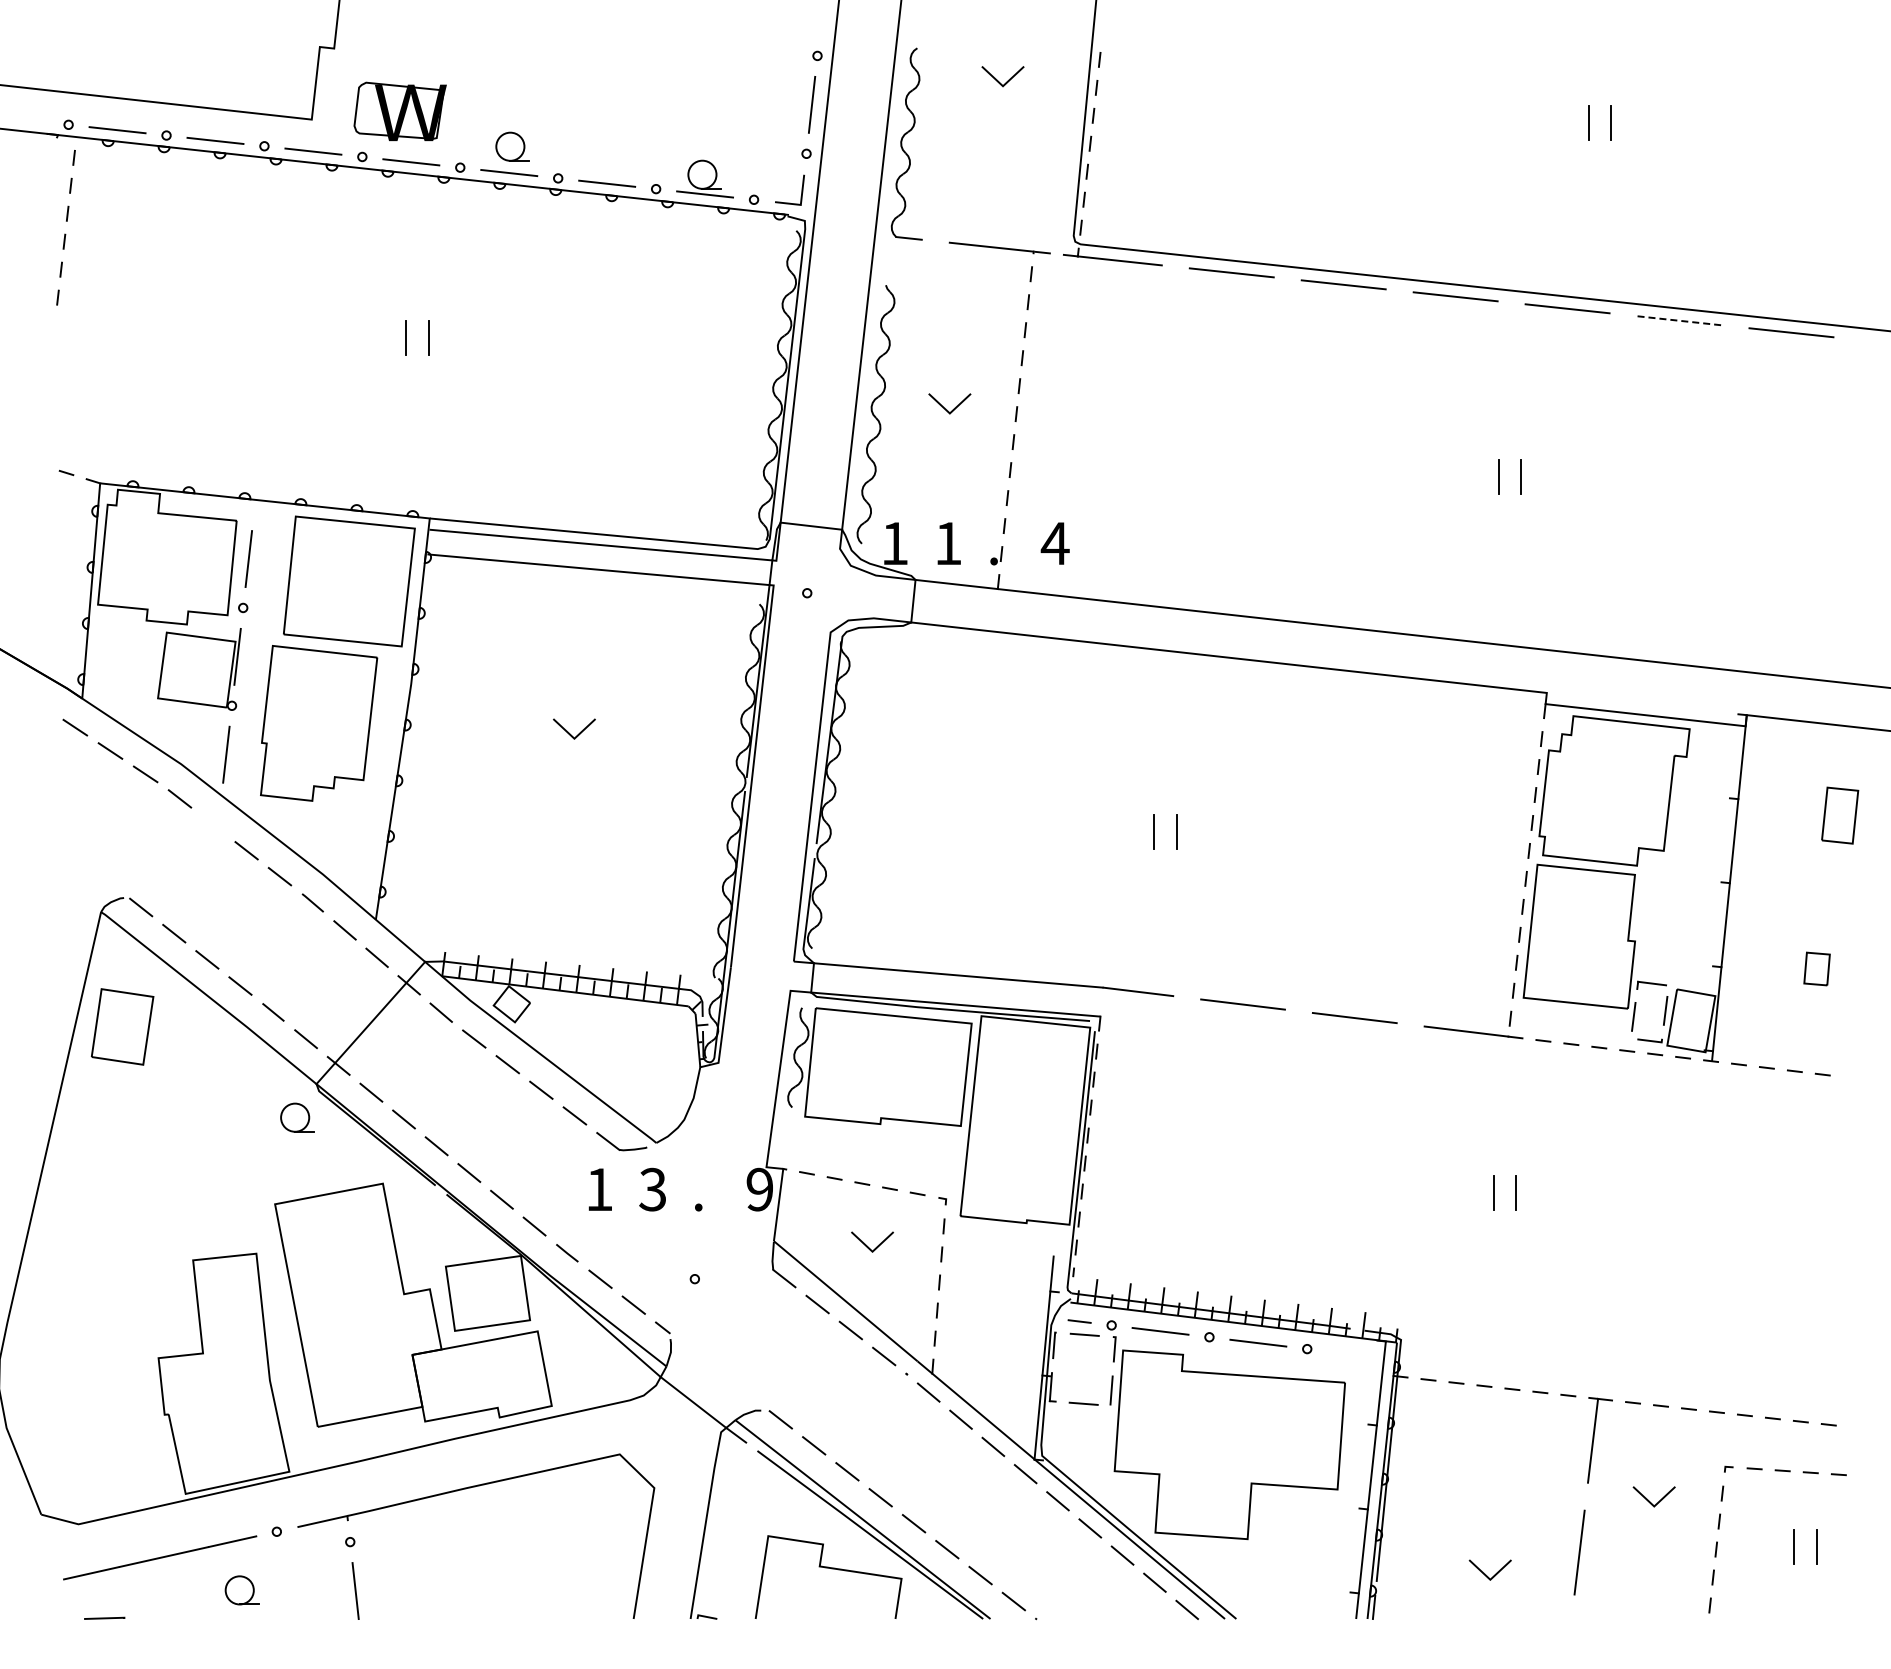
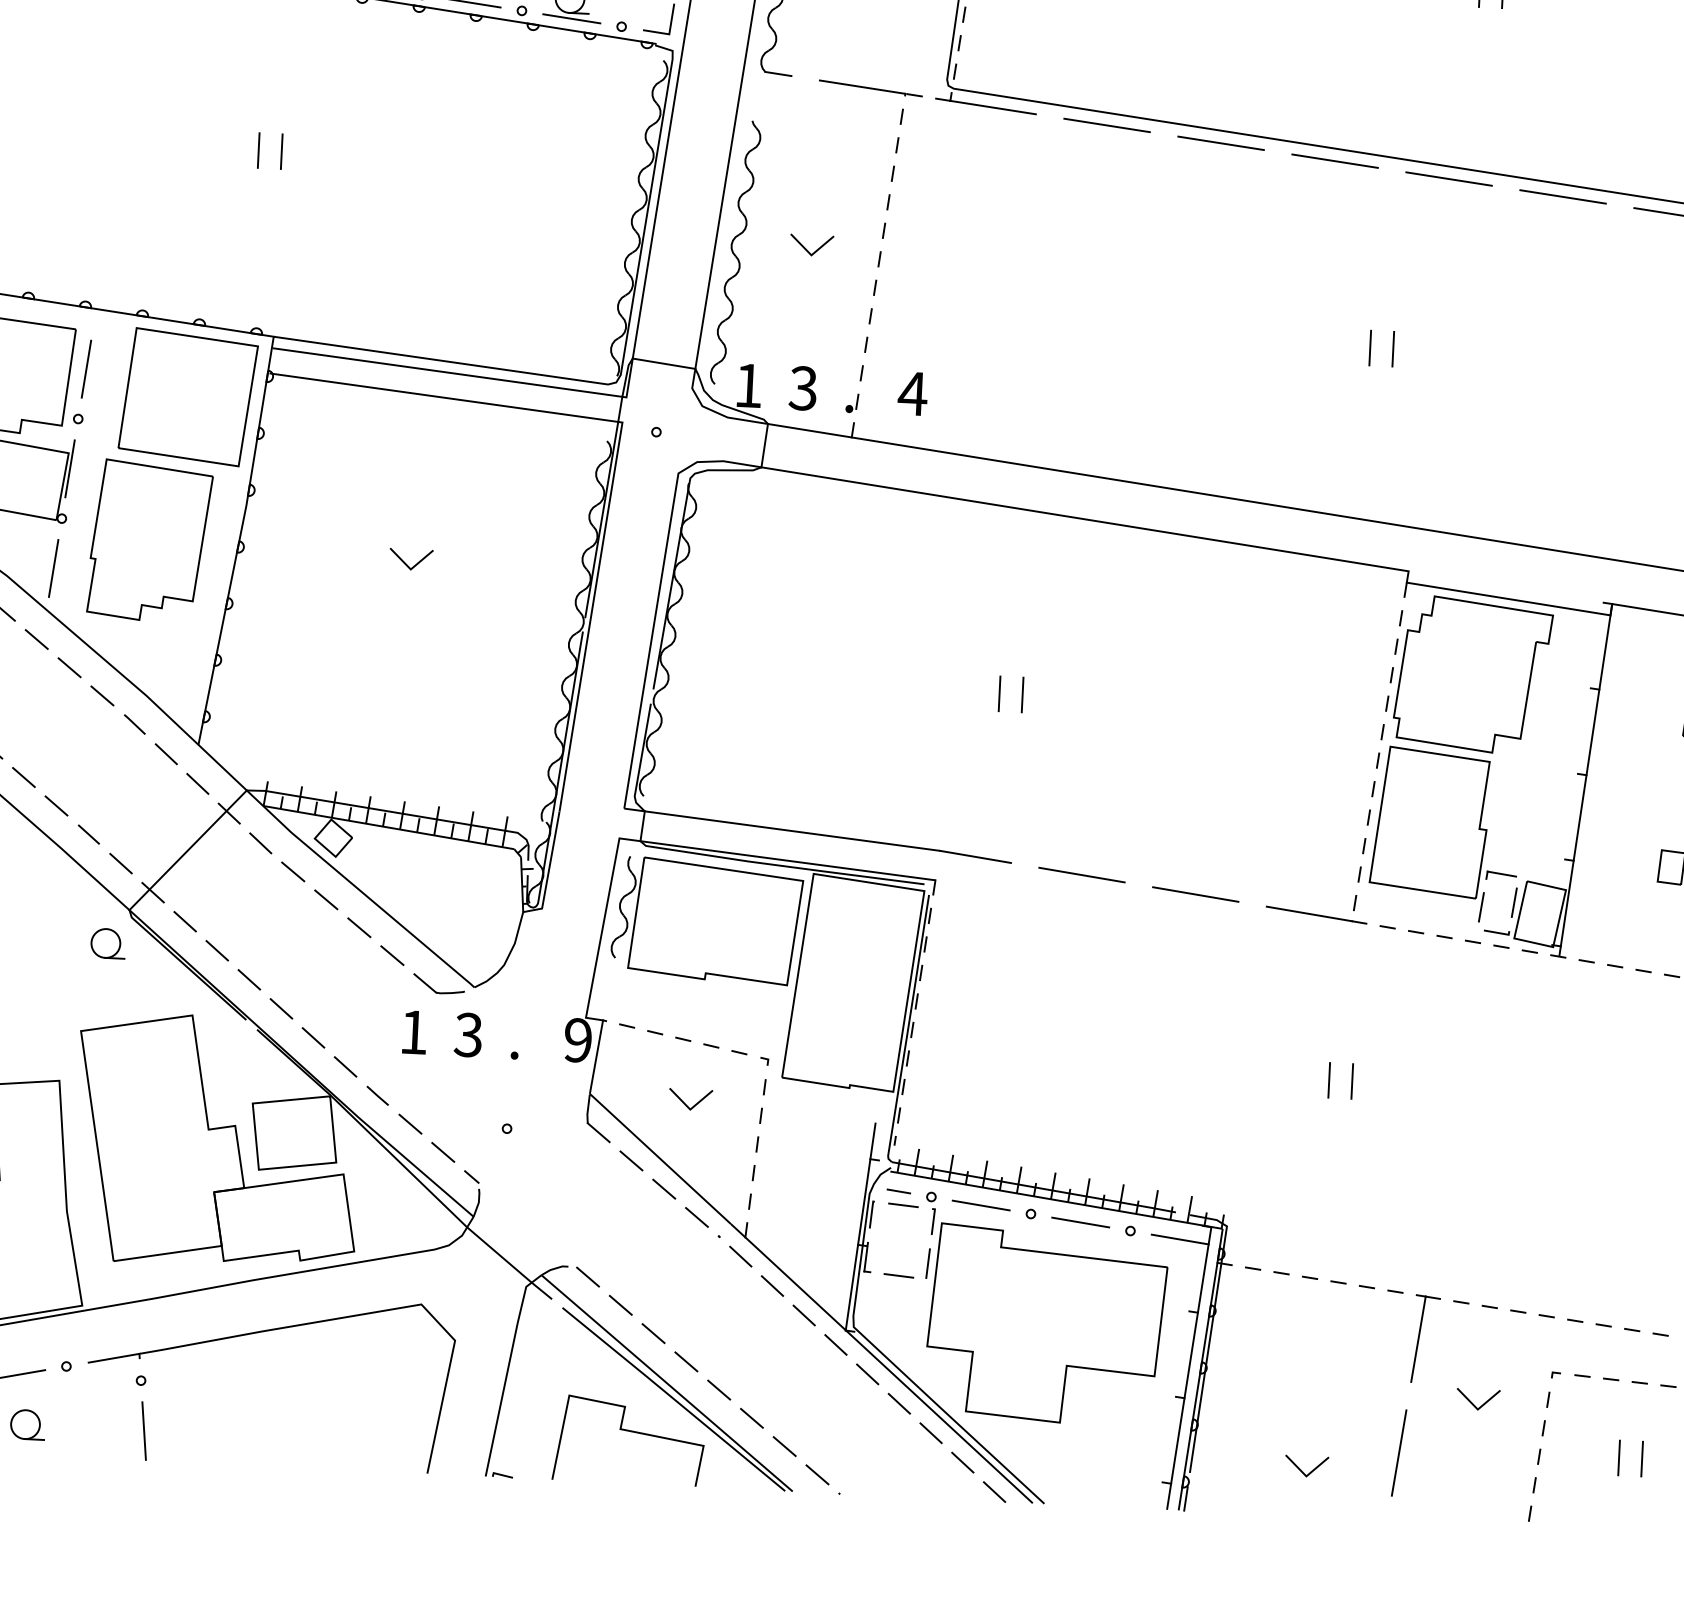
line: (1680, 320) -> (1564, 196), dashed -> solid
text: (947, 543) -> (802, 388), 1 -> 3
line: (213, 824) -> (36, 639), added
line: (1356, 1354) -> (1180, 1239), added

